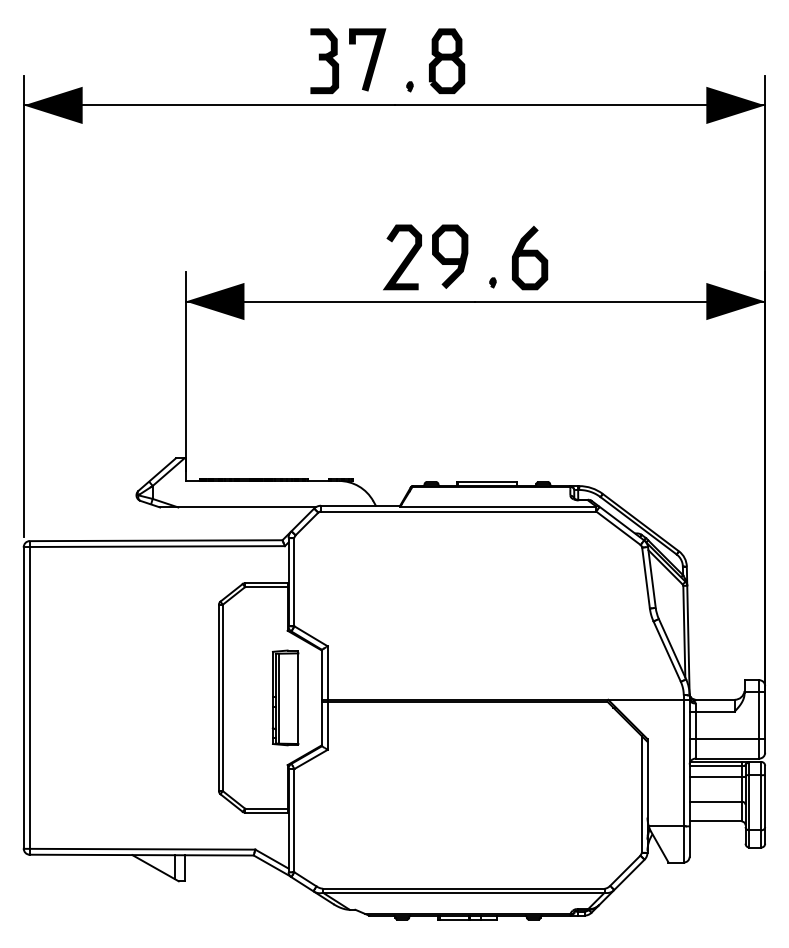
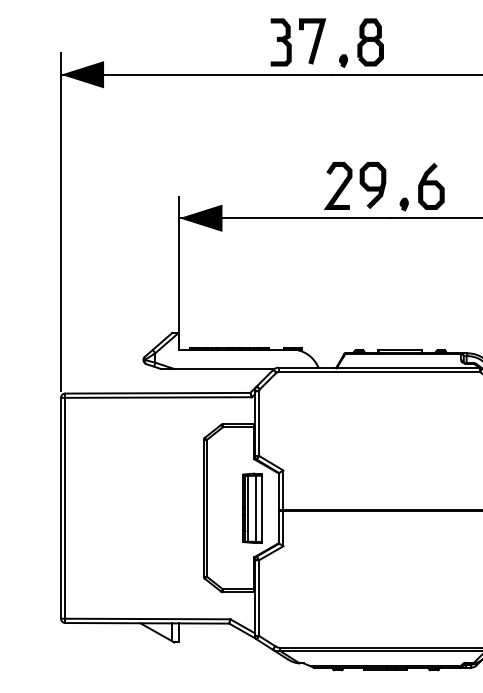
part: (409, 86) -> (343, 60), size x1.67
part: (492, 282) -> (403, 204), size x1.67
line: (290, 698) -> (256, 508), added

